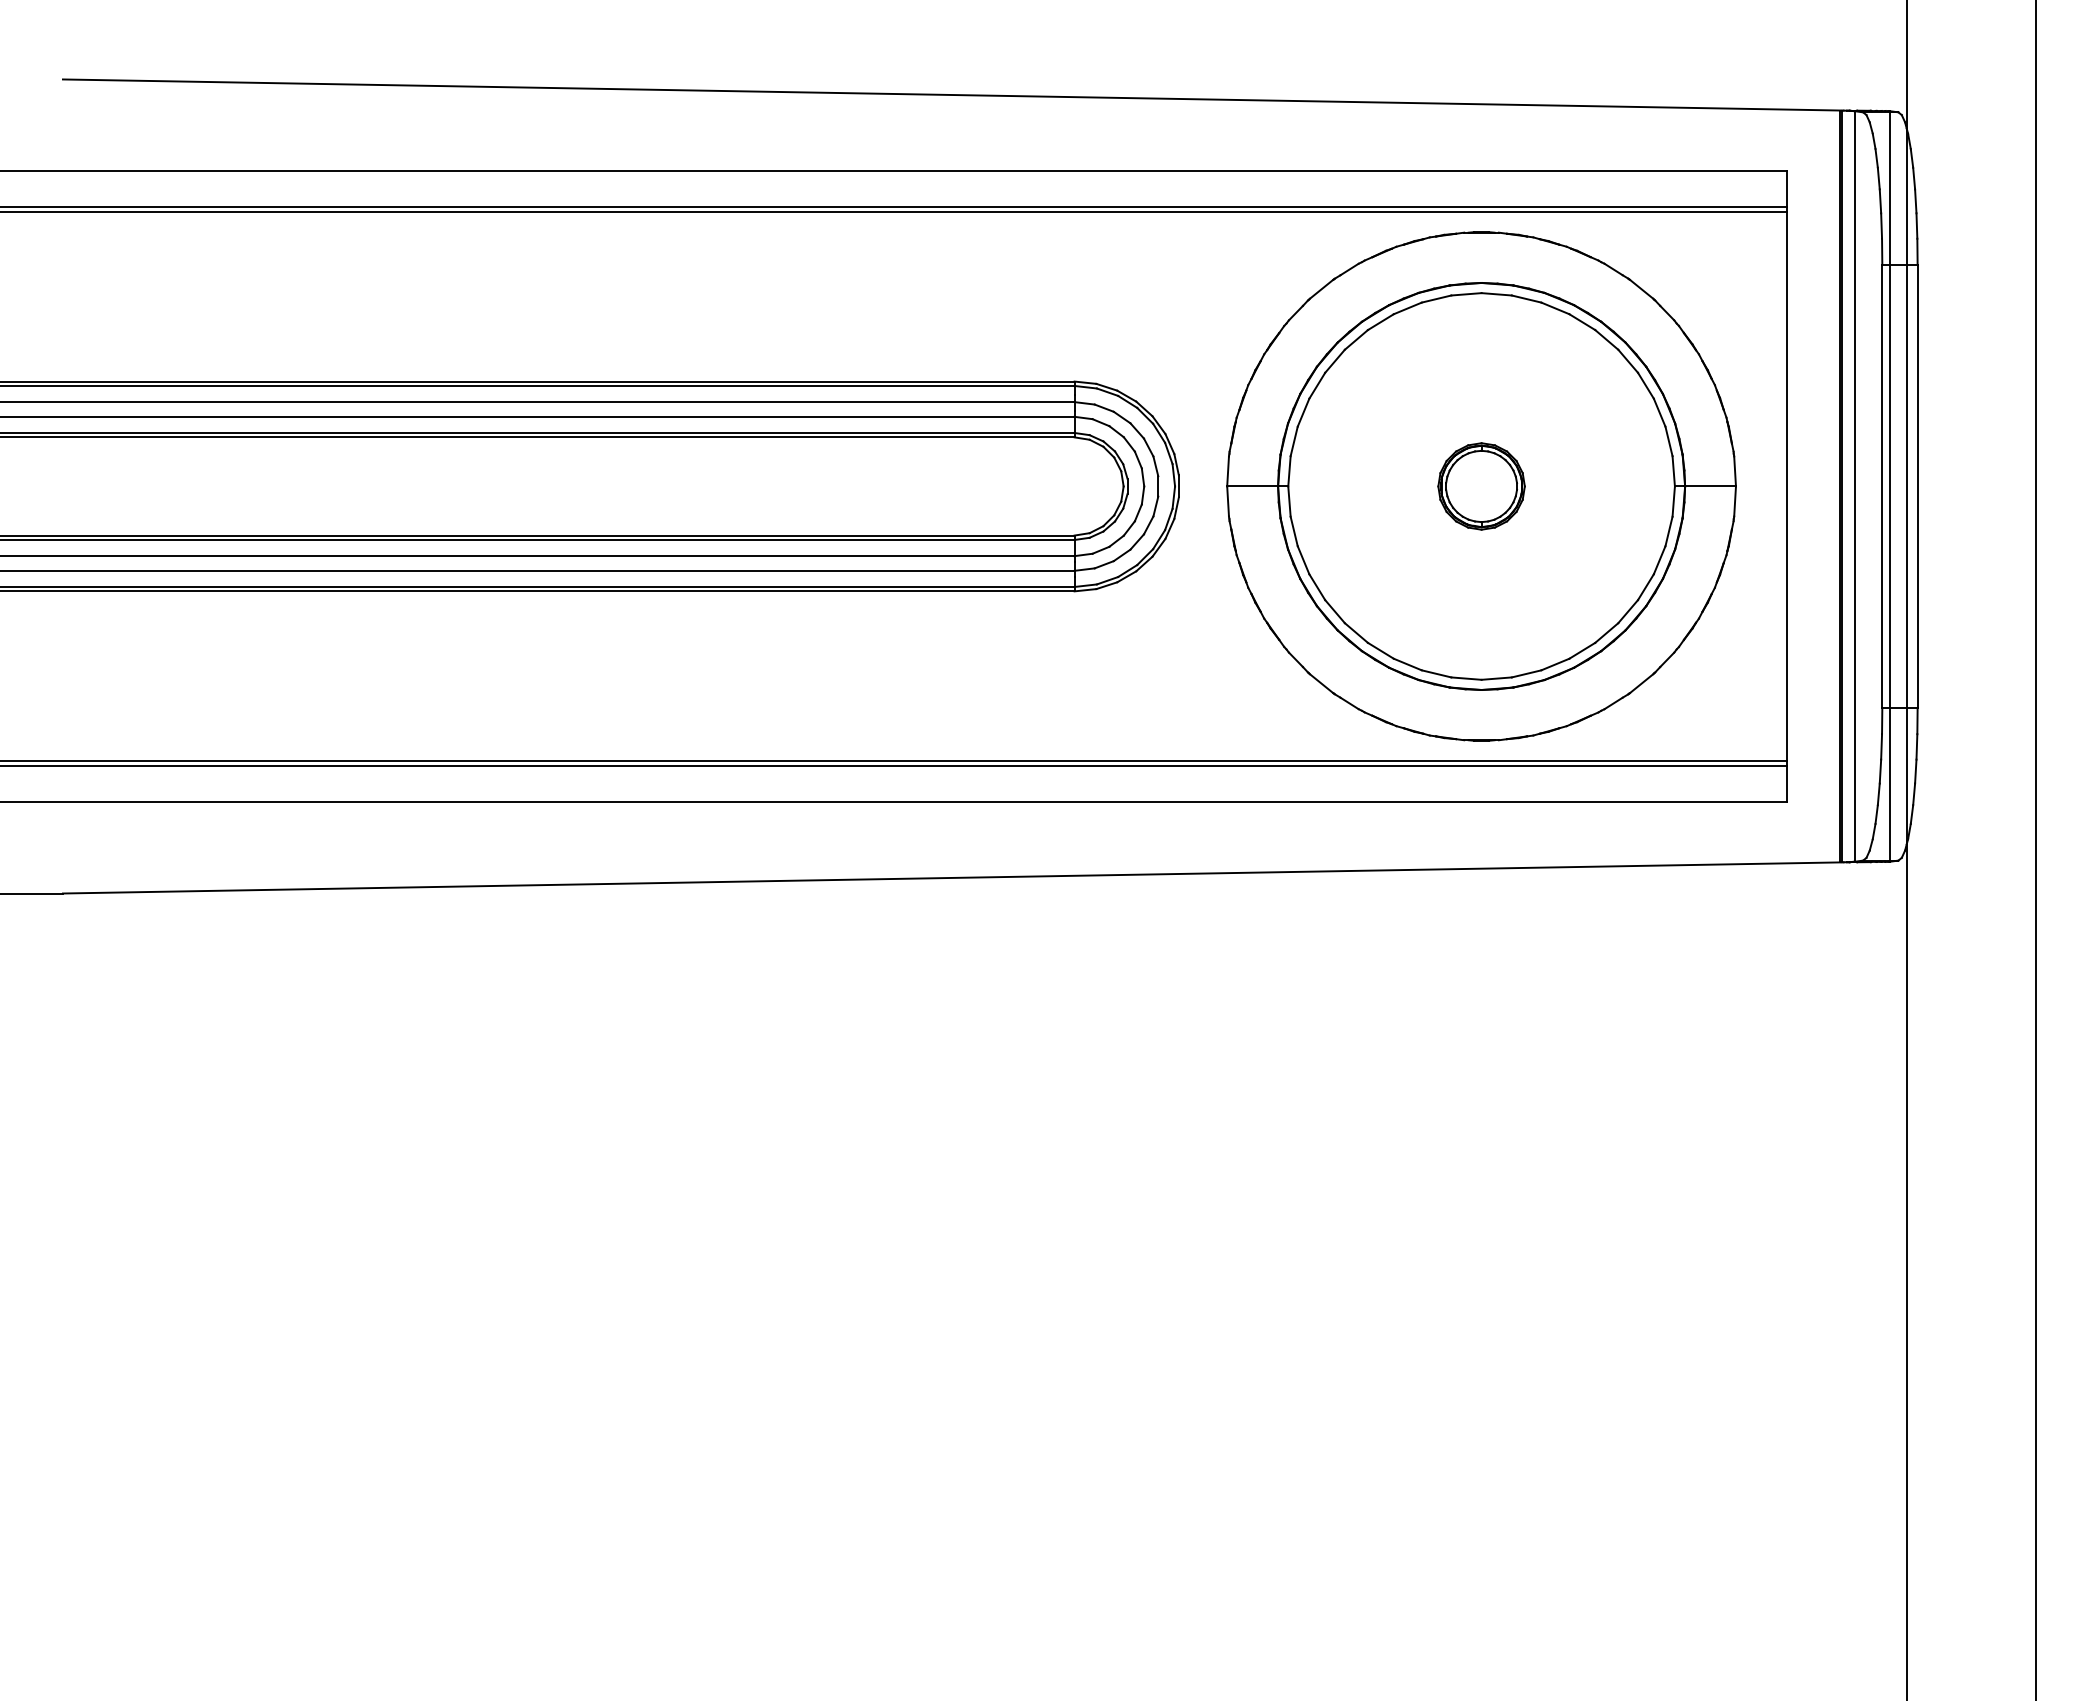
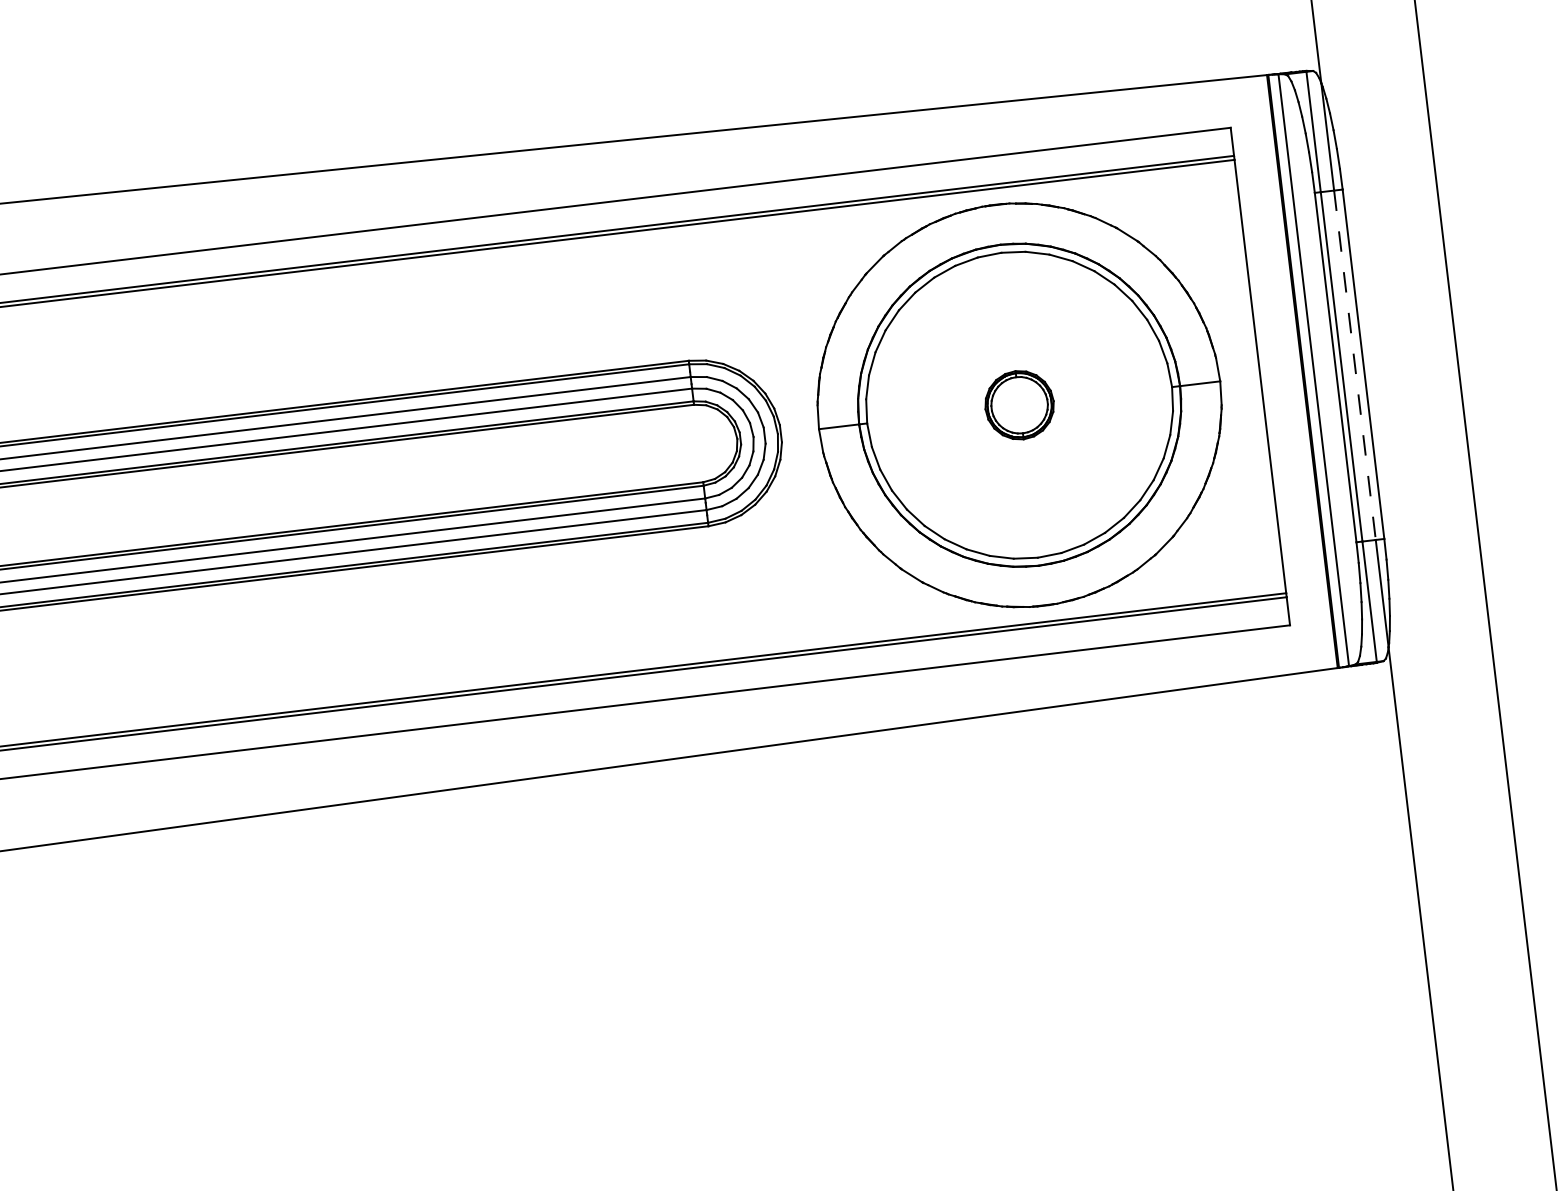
line: (1906, 486) -> (1354, 365), solid -> dashed

